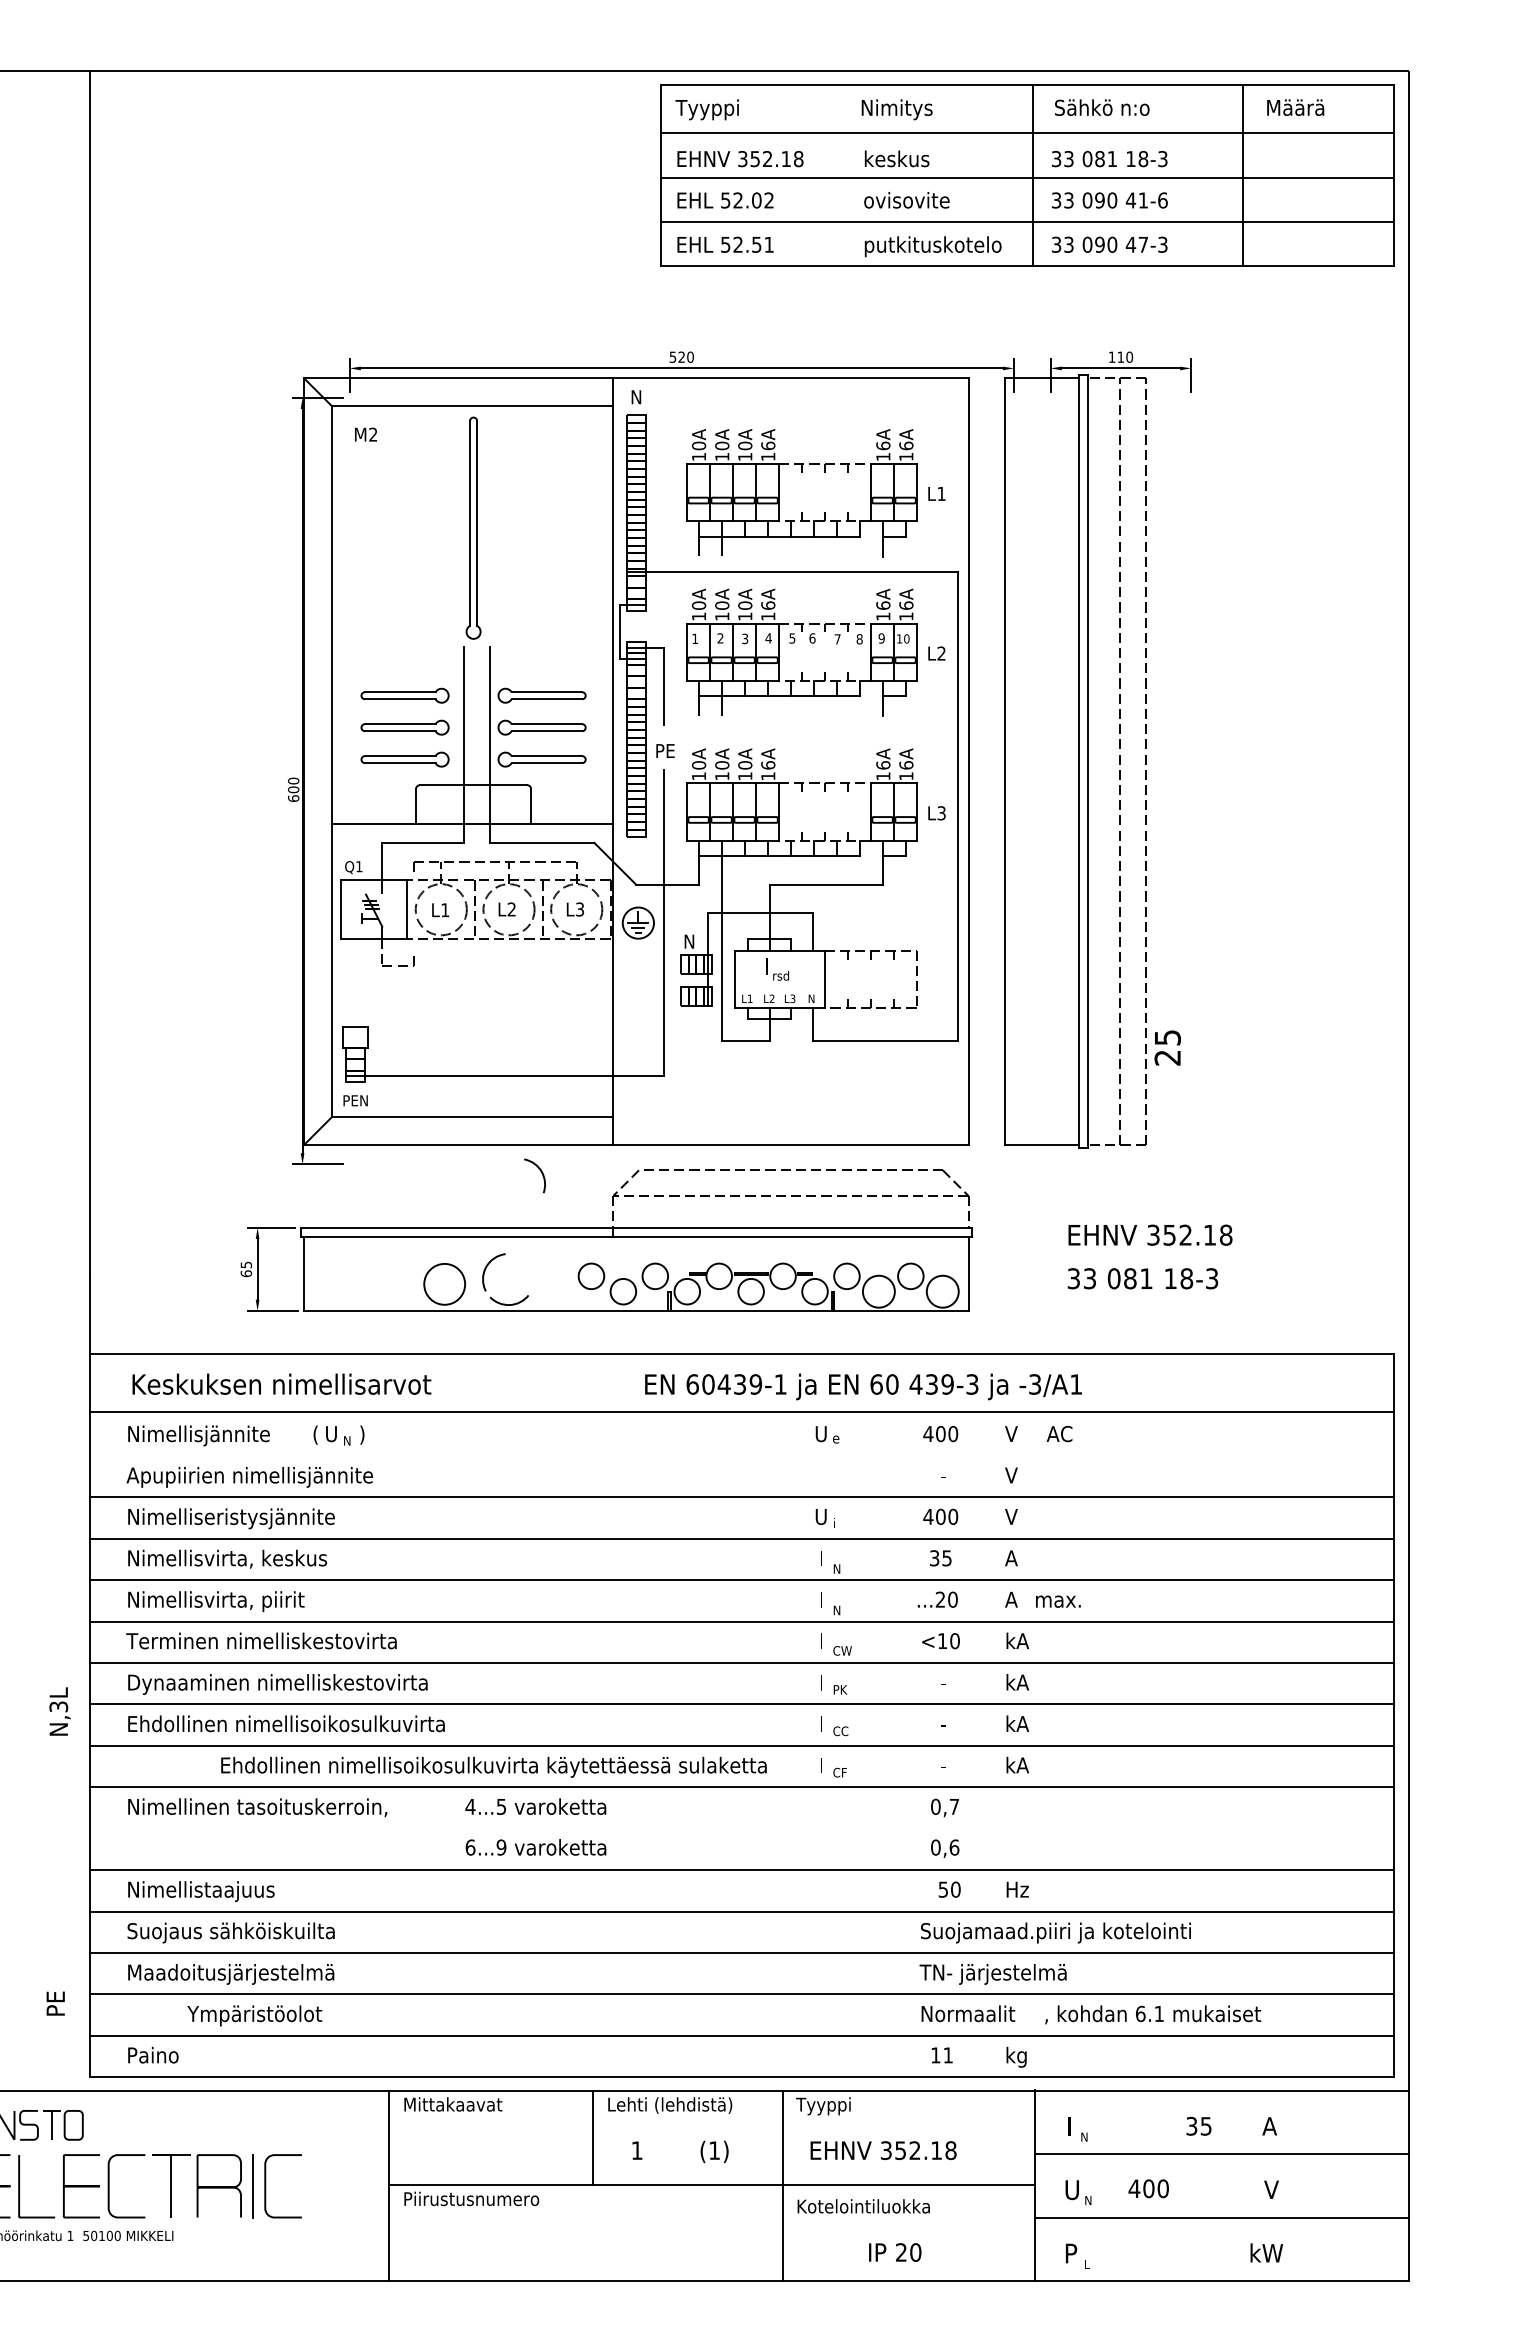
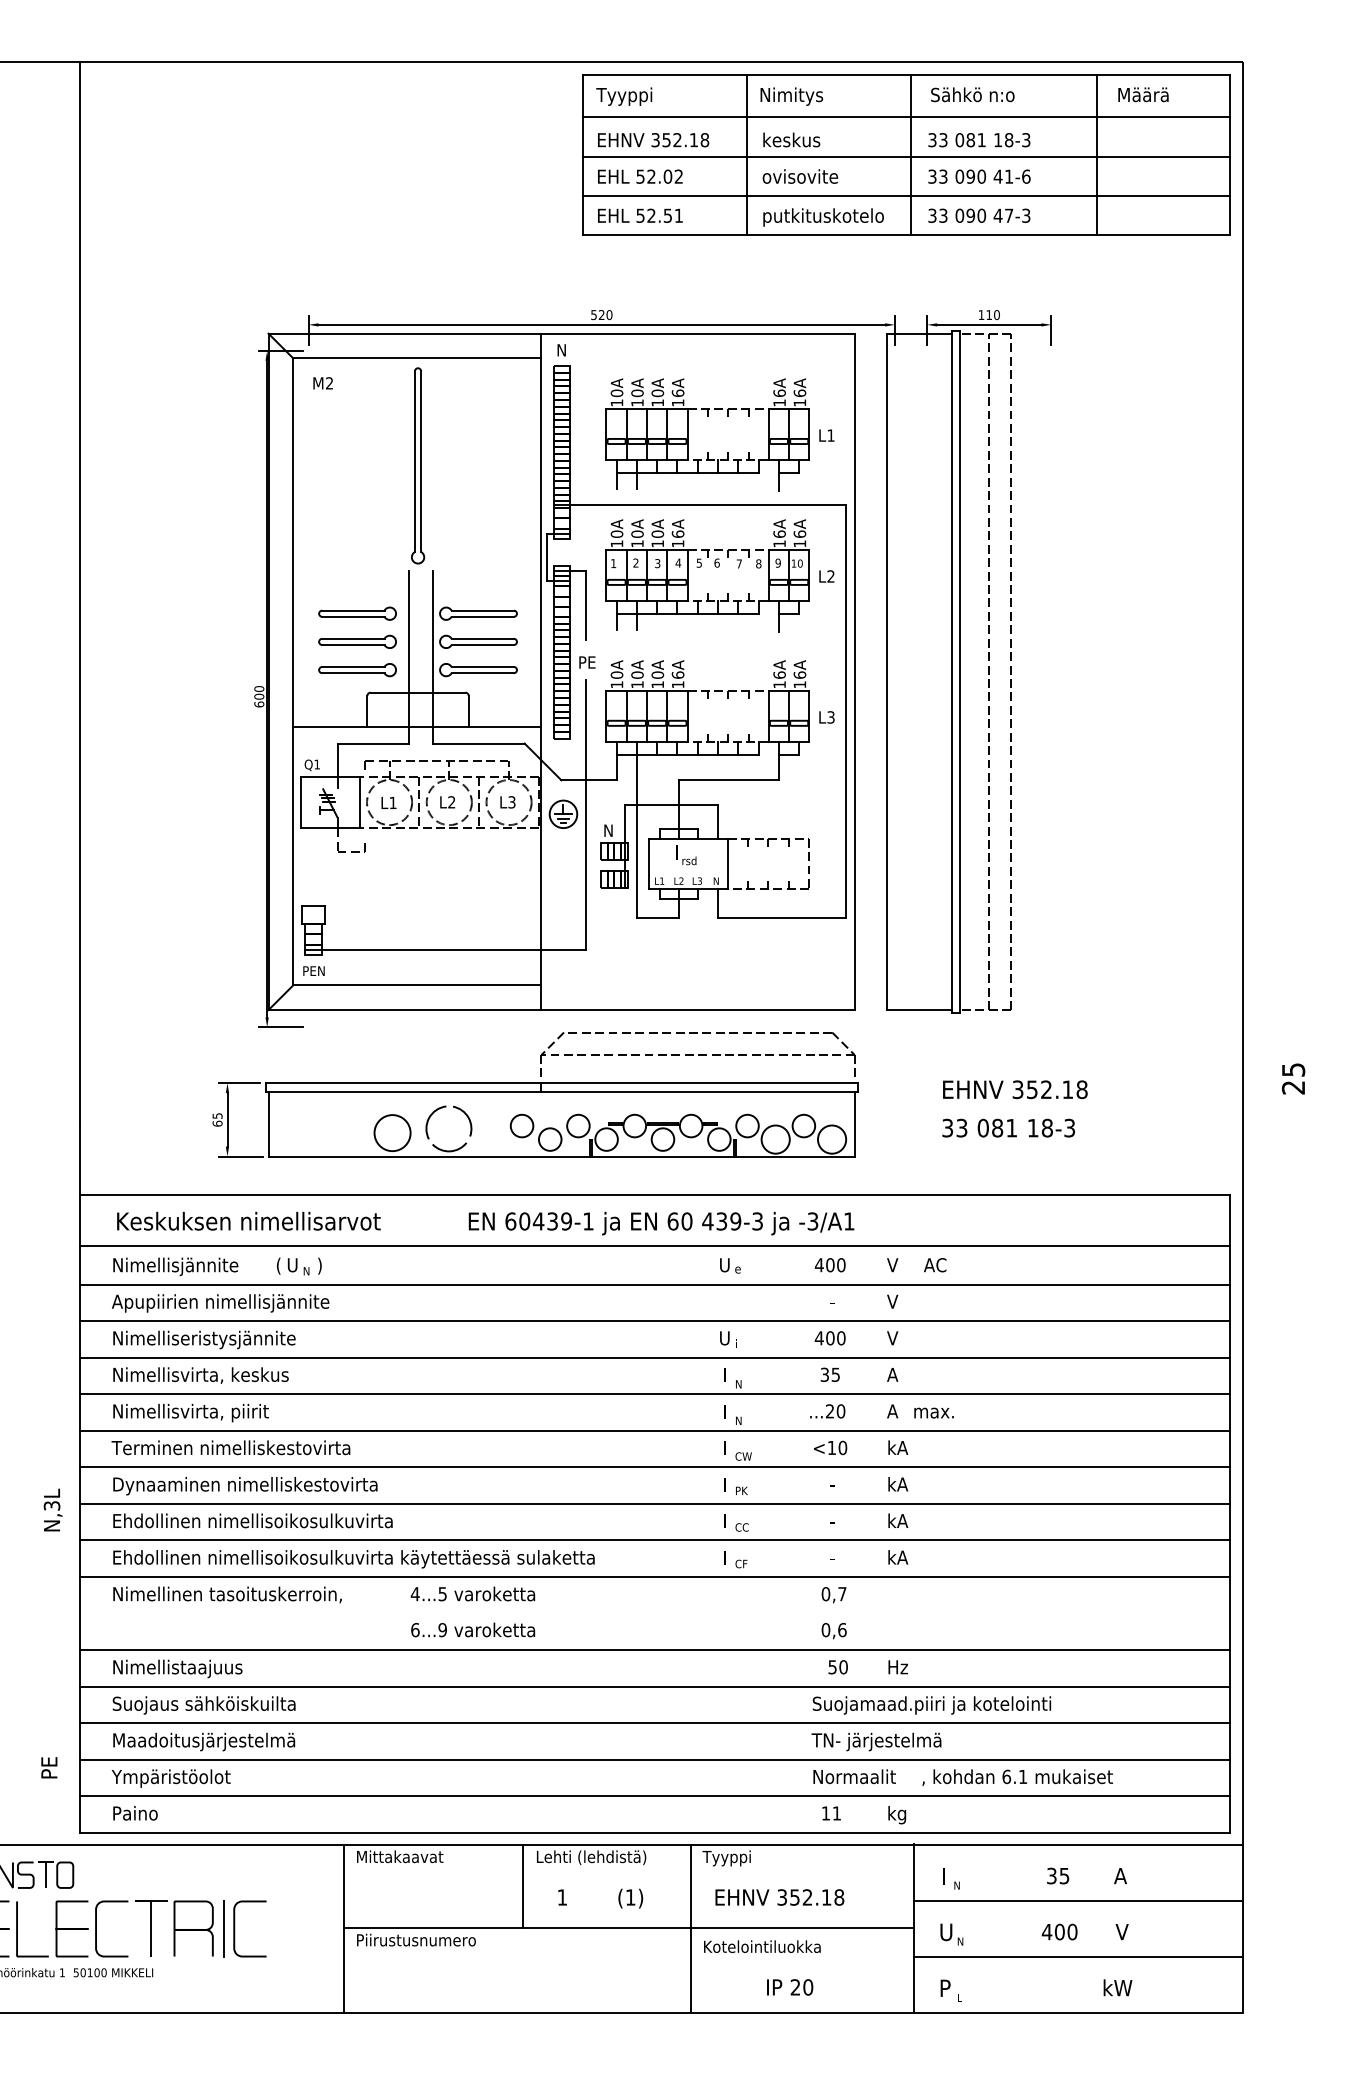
line: (846, 175) -> (747, 154), added
text: (1167, 1047) -> (1293, 1078), moved
arc: (539, 1170) -> (466, 1116), moved
text: (863, 1386) -> (661, 1223), moved
line: (741, 1455) -> (654, 1284), added
text: (493, 1766) -> (353, 1558), moved
text: (254, 2015) -> (170, 1778), moved
text: (1148, 2188) -> (1059, 1931), moved

